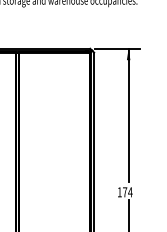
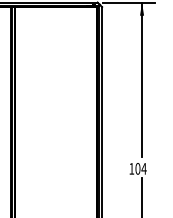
text: (125, 192) -> (138, 169), 174 -> 104

